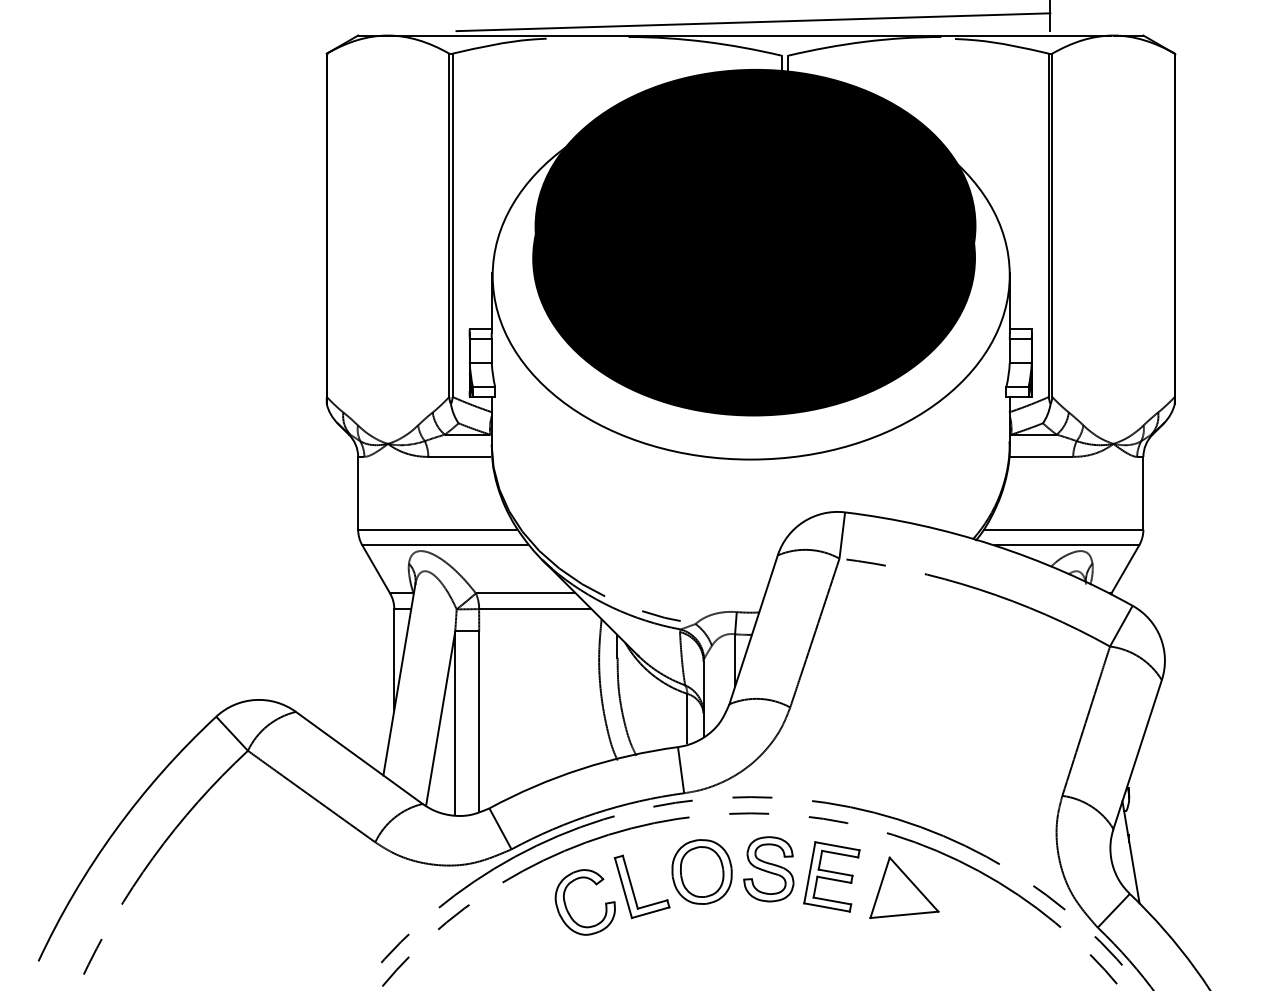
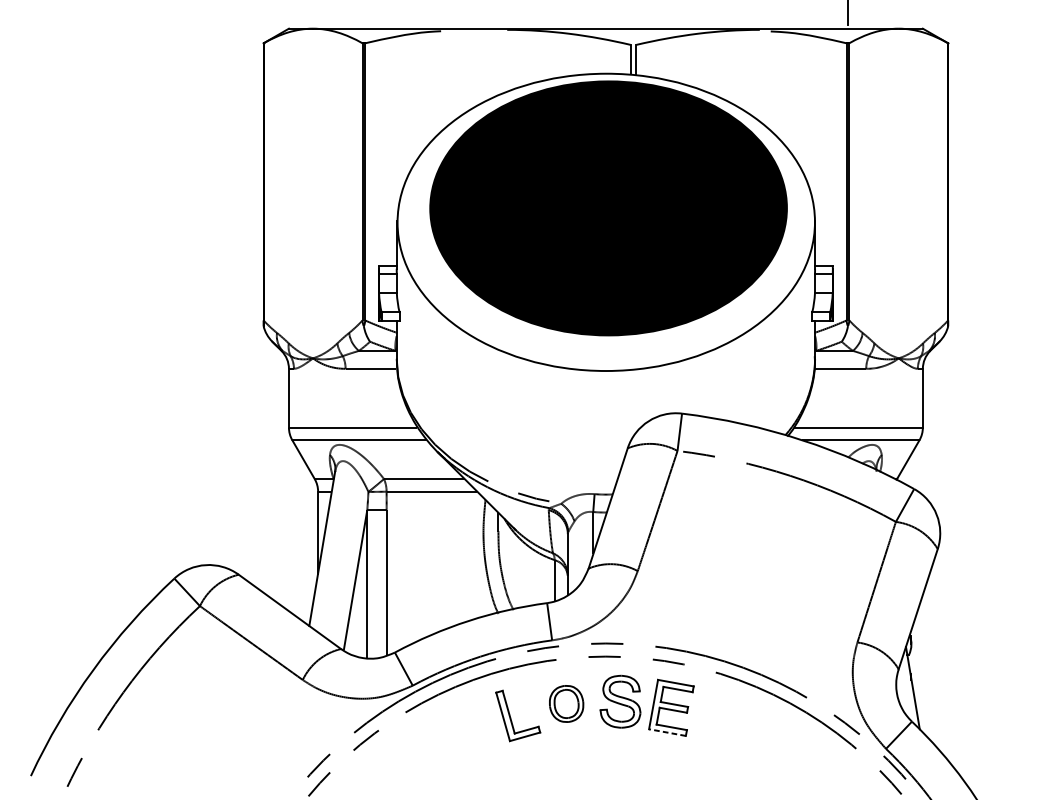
line: (753, 22) -> (608, 18), removed
fill: (755, 225) -> (609, 182), removed
part: (701, 871) -> (566, 703), size x0.7
part: (904, 887) -> (730, 716), removed
line: (826, 907) -> (667, 732), solid -> dashed
part: (568, 910) -> (458, 735), removed

